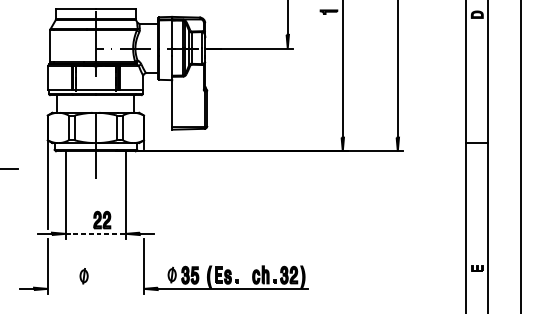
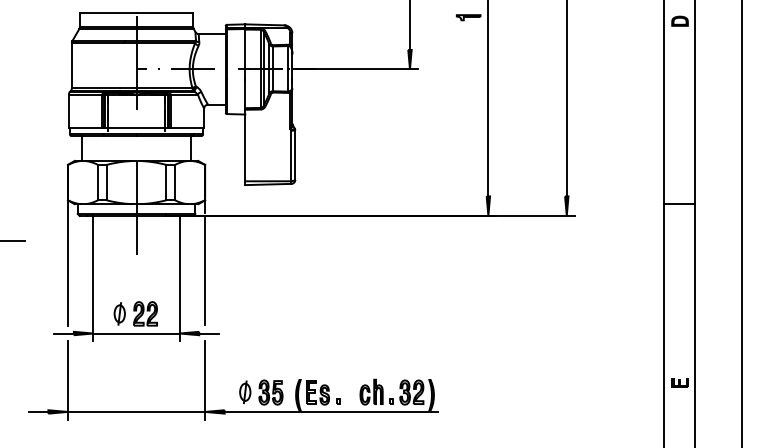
line: (144, 190) -> (205, 271), added
line: (96, 233) -> (137, 333), dashed -> solid
part: (83, 275) -> (119, 313), moved
line: (95, 288) -> (136, 411), added

